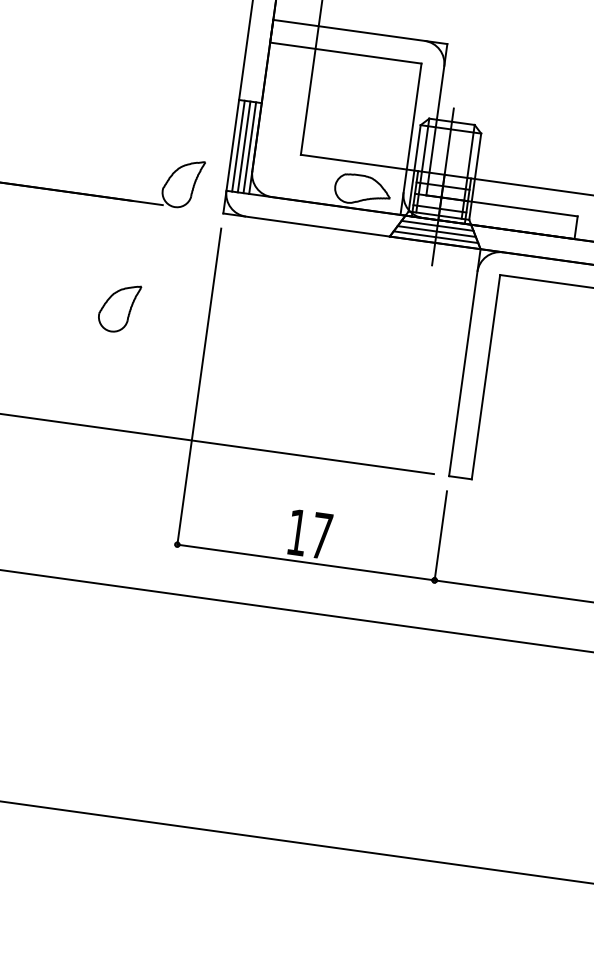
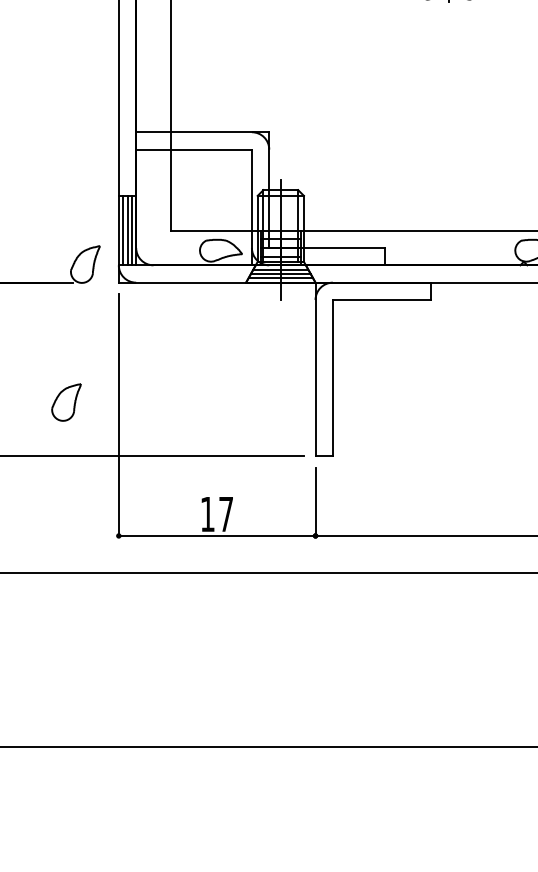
part: (119, 308) -> (66, 402), moved

